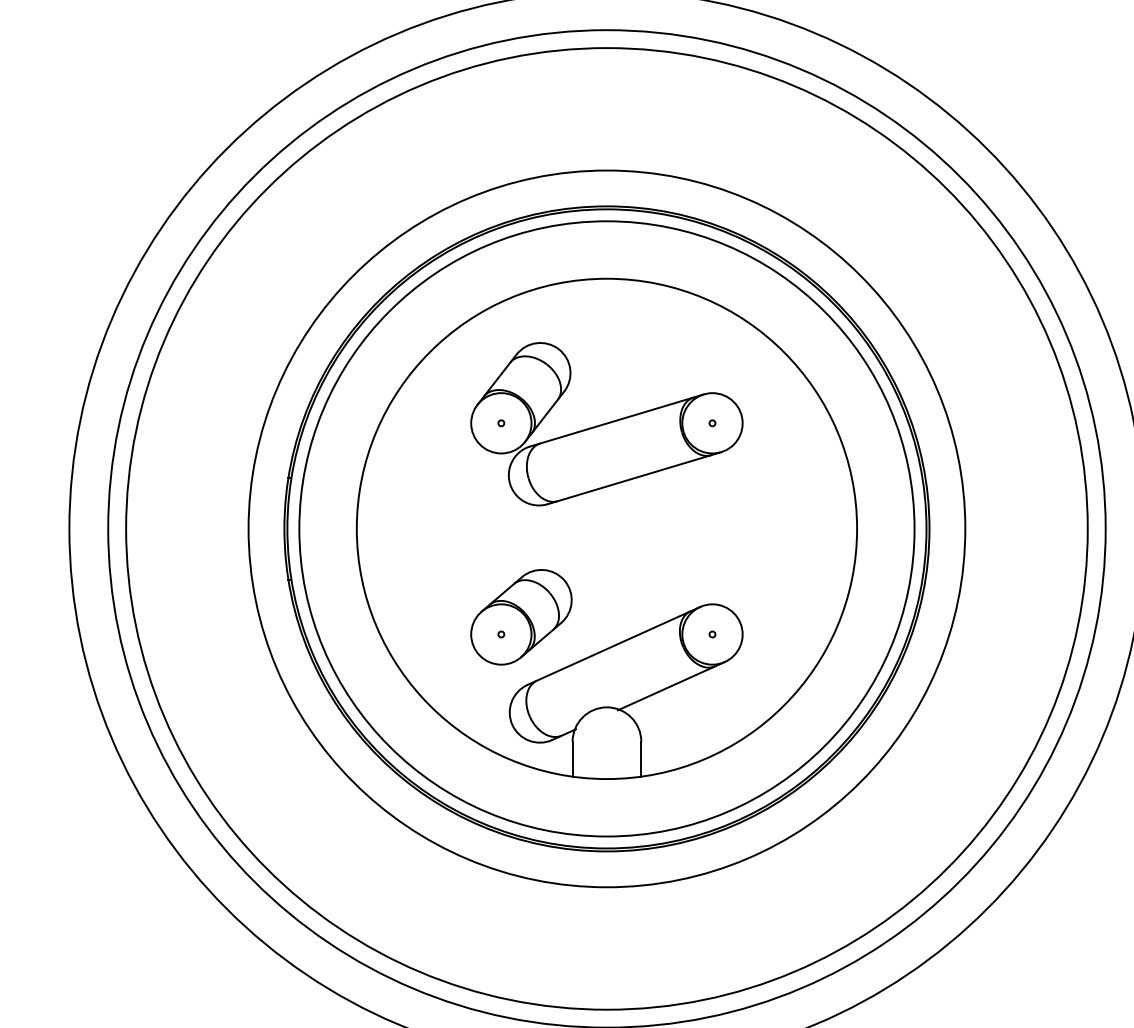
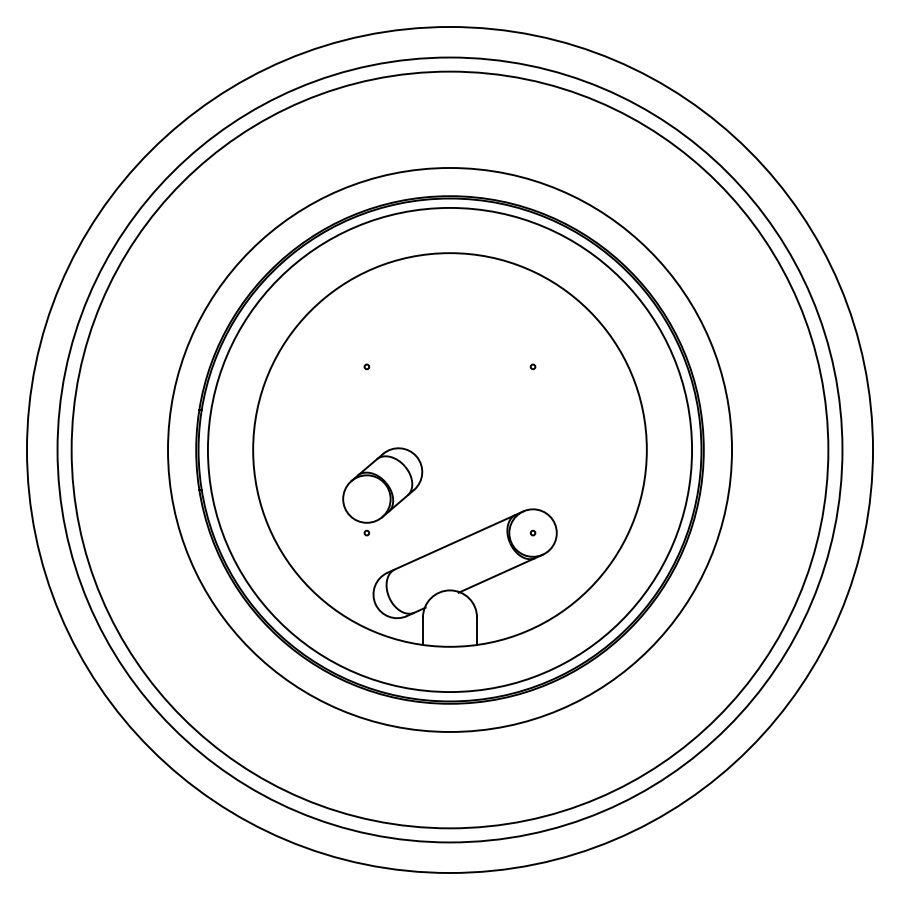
part: (606, 424) -> (449, 367), removed
part: (521, 617) -> (382, 485), moved

